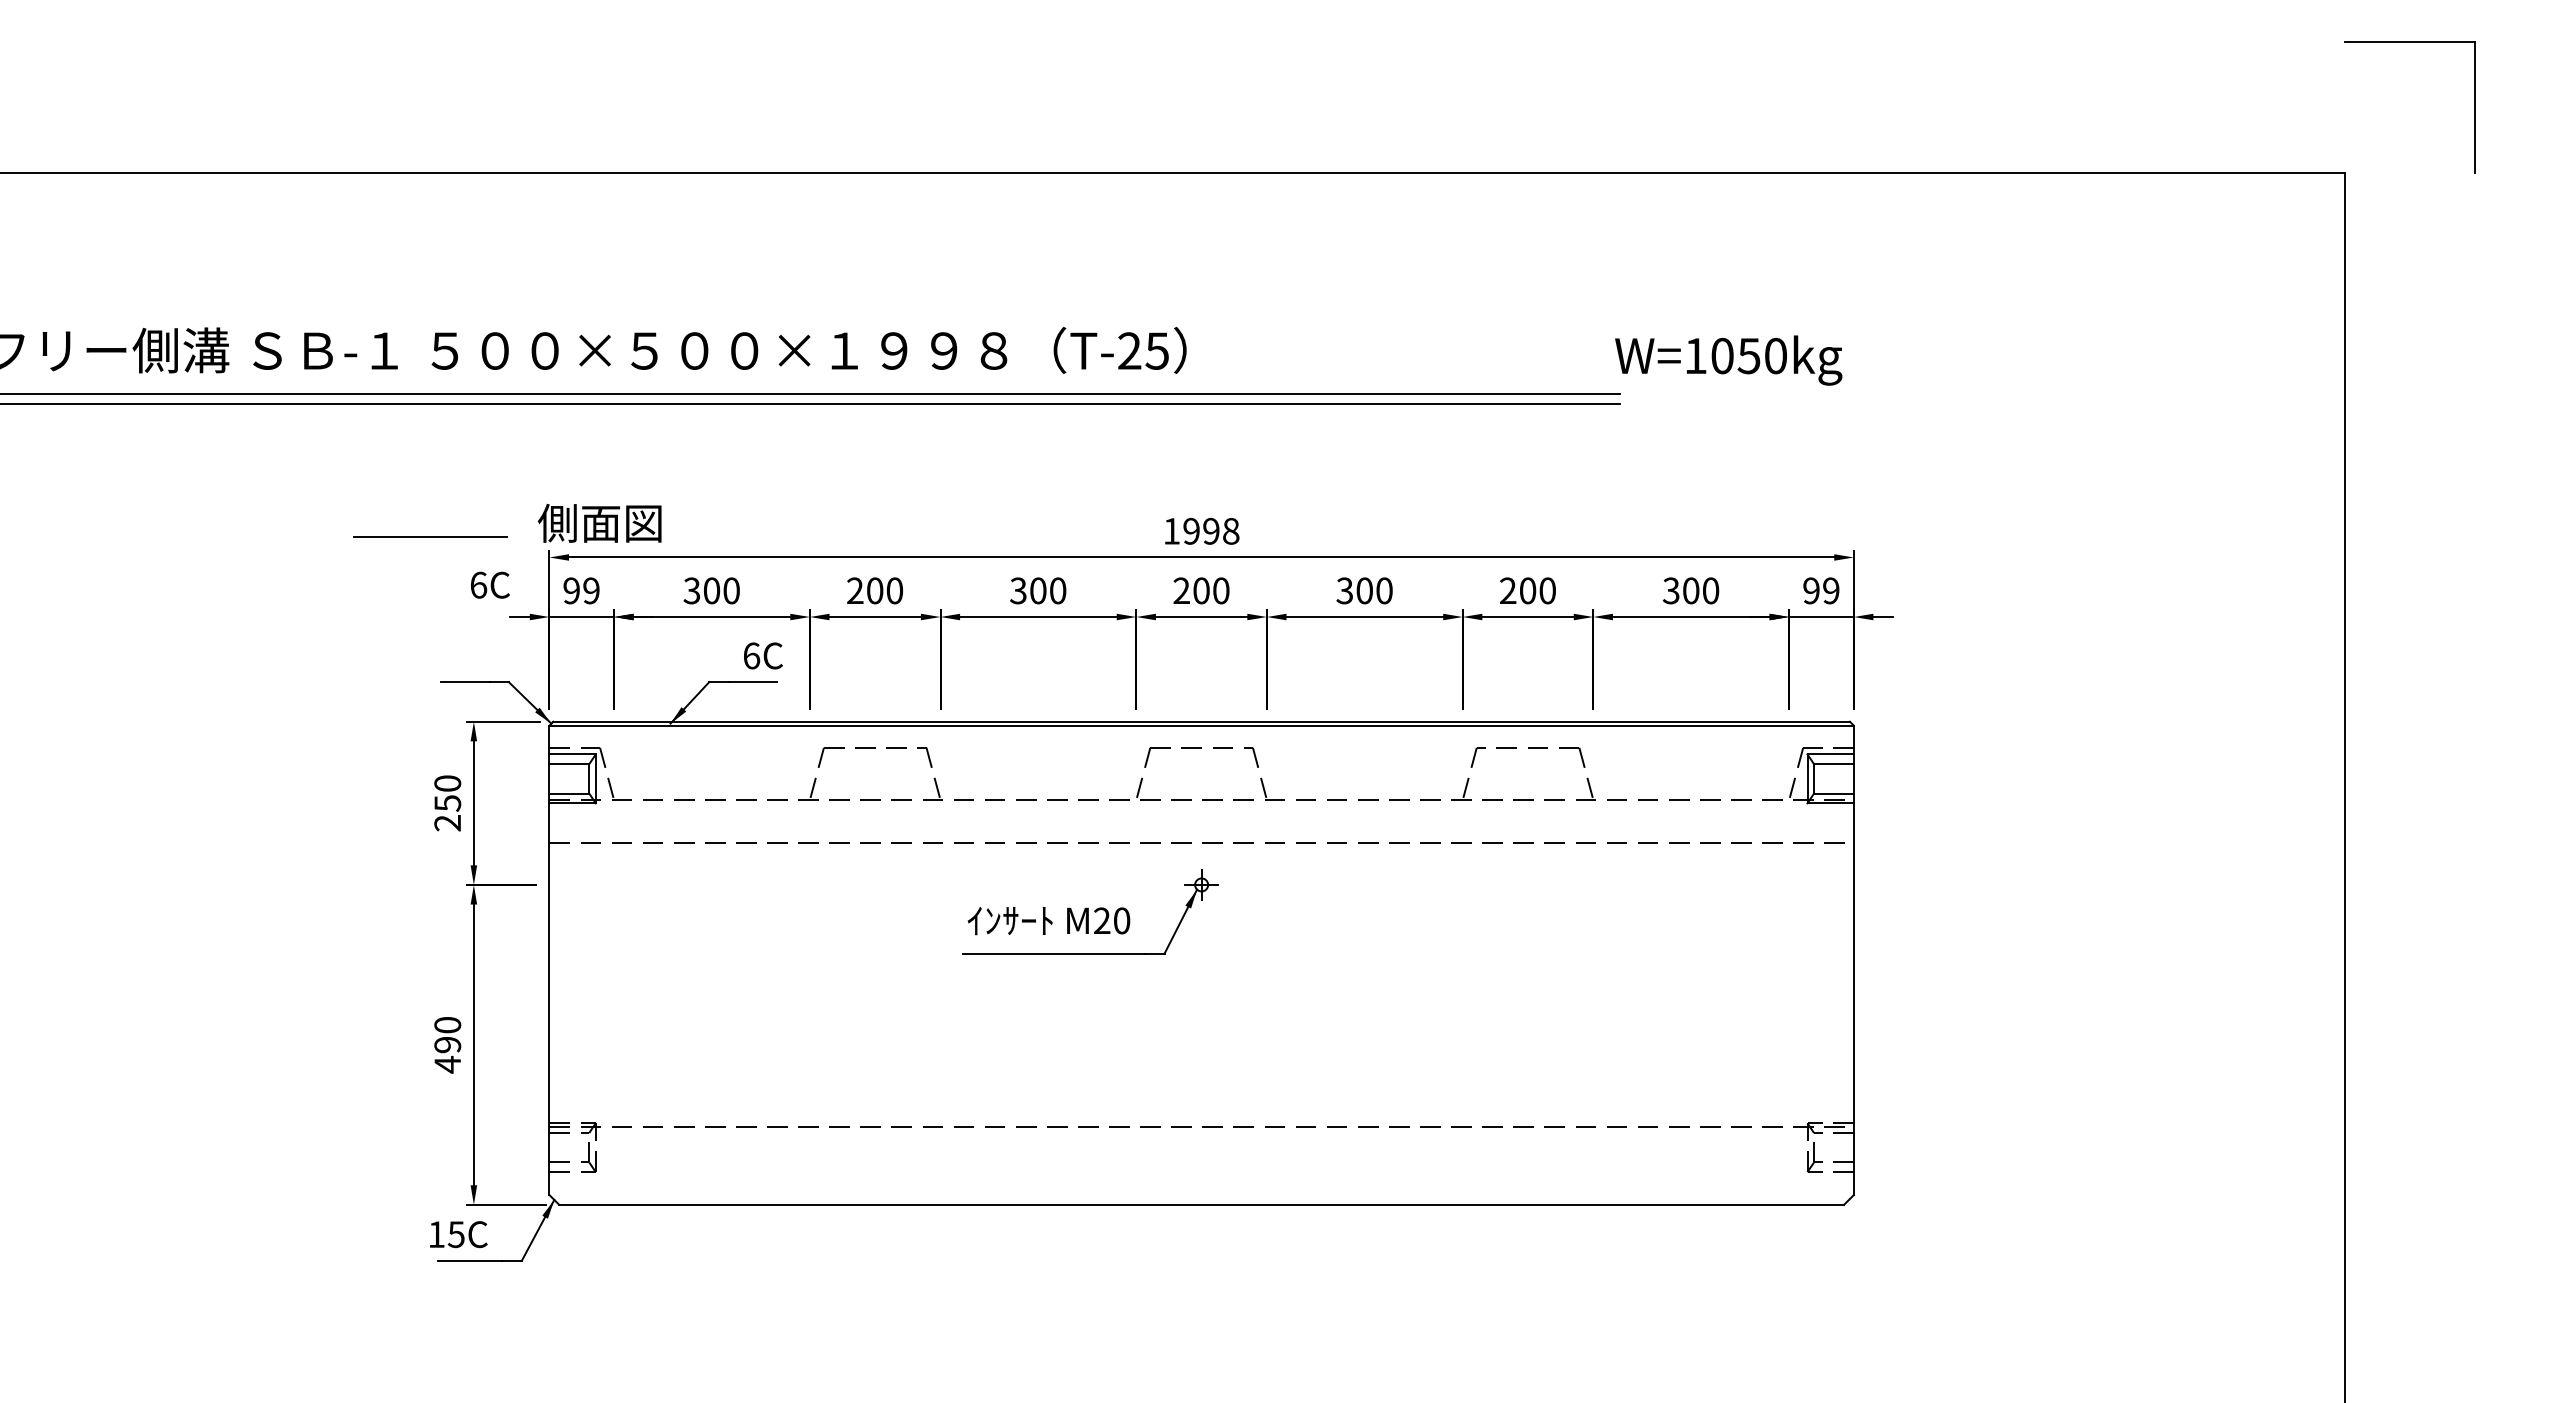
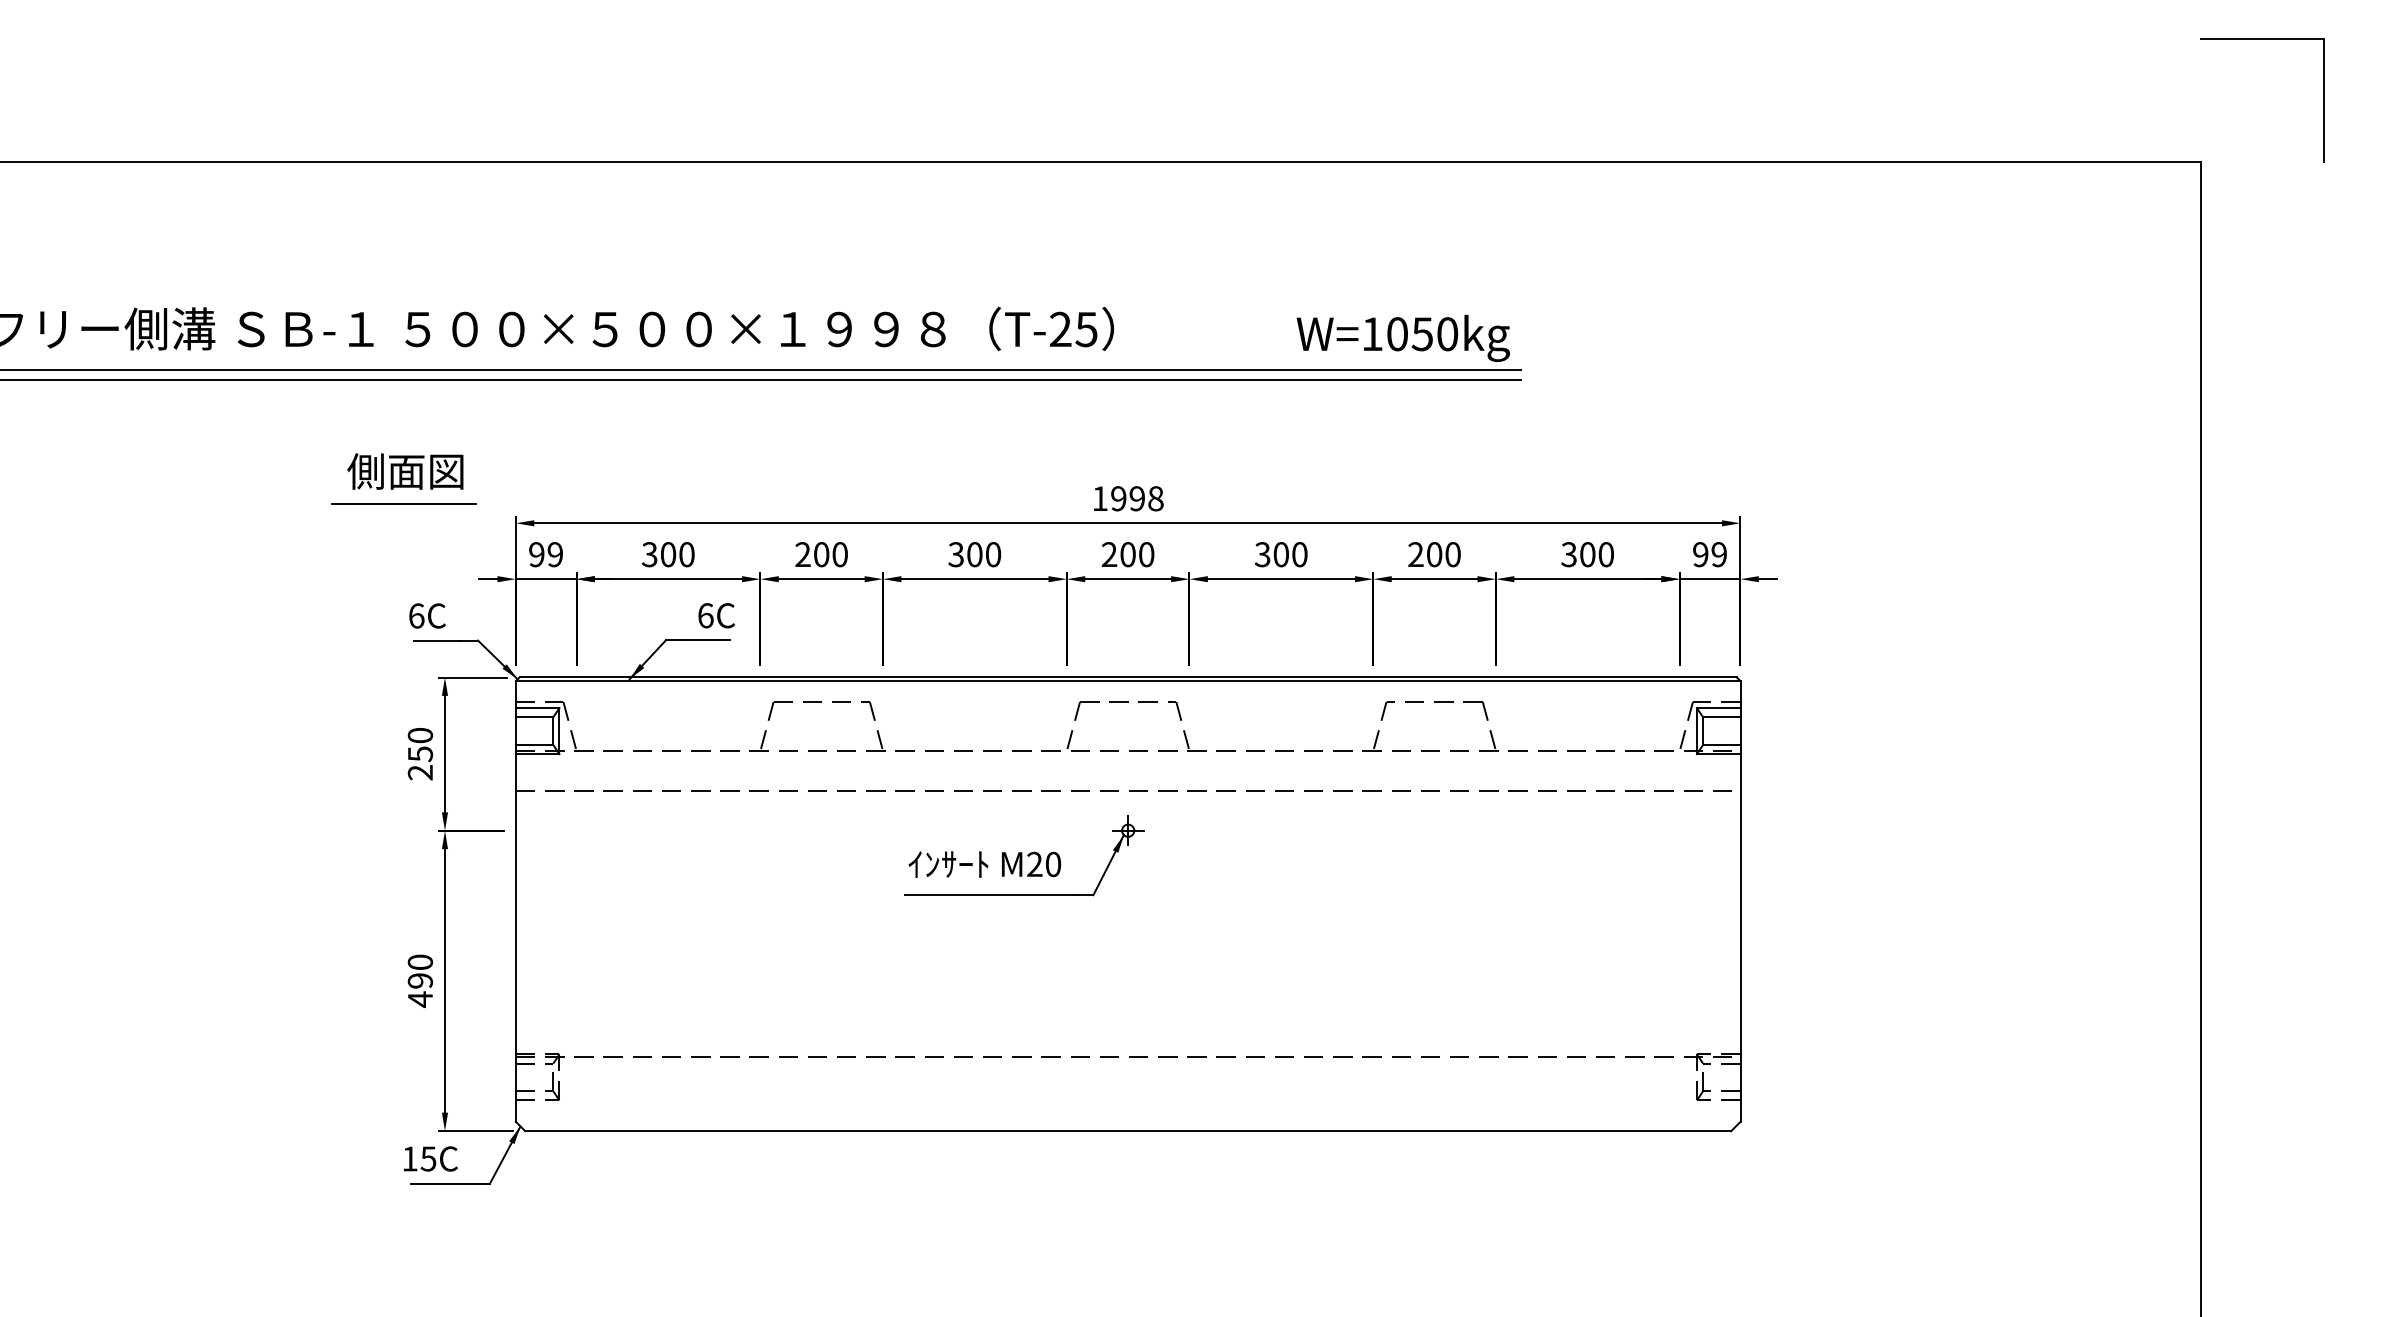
text: (1728, 360) -> (1403, 338), moved
text: (599, 522) -> (405, 470), moved
text: (490, 584) -> (427, 615), moved

